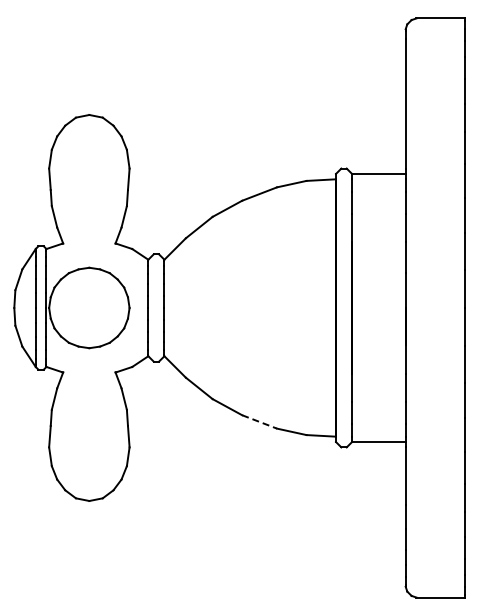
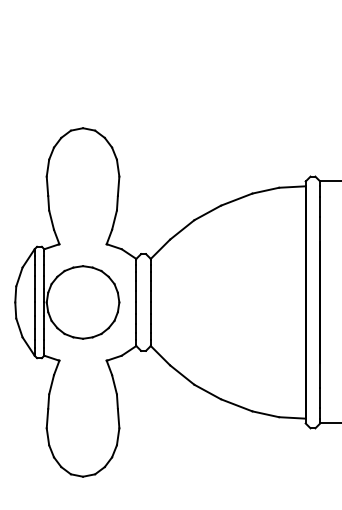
line: (259, 421) -> (236, 404), dashed -> solid

